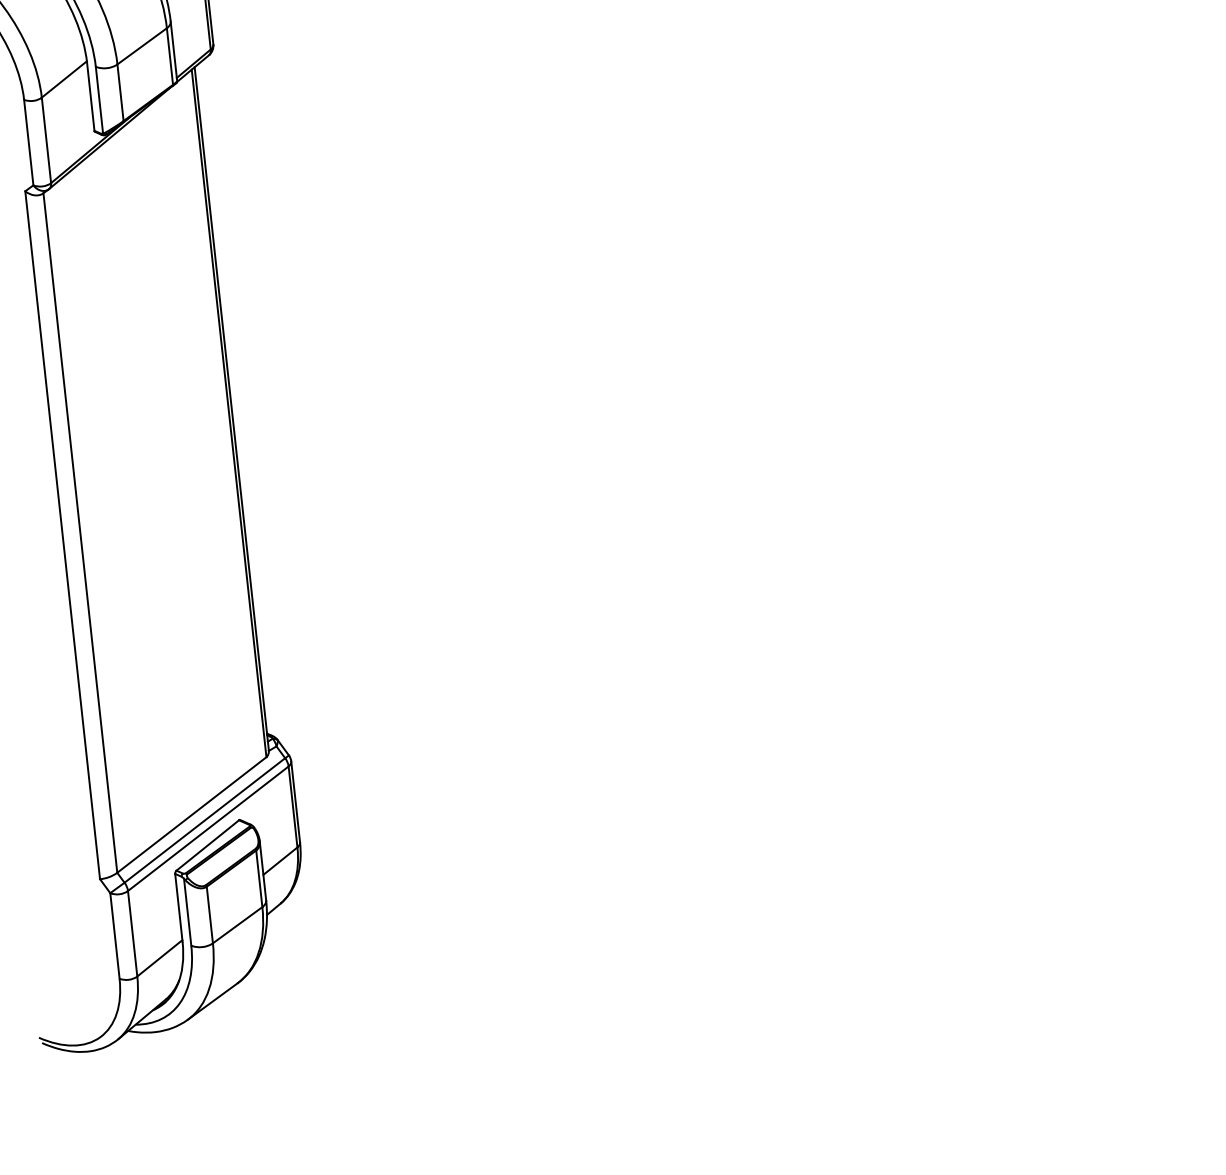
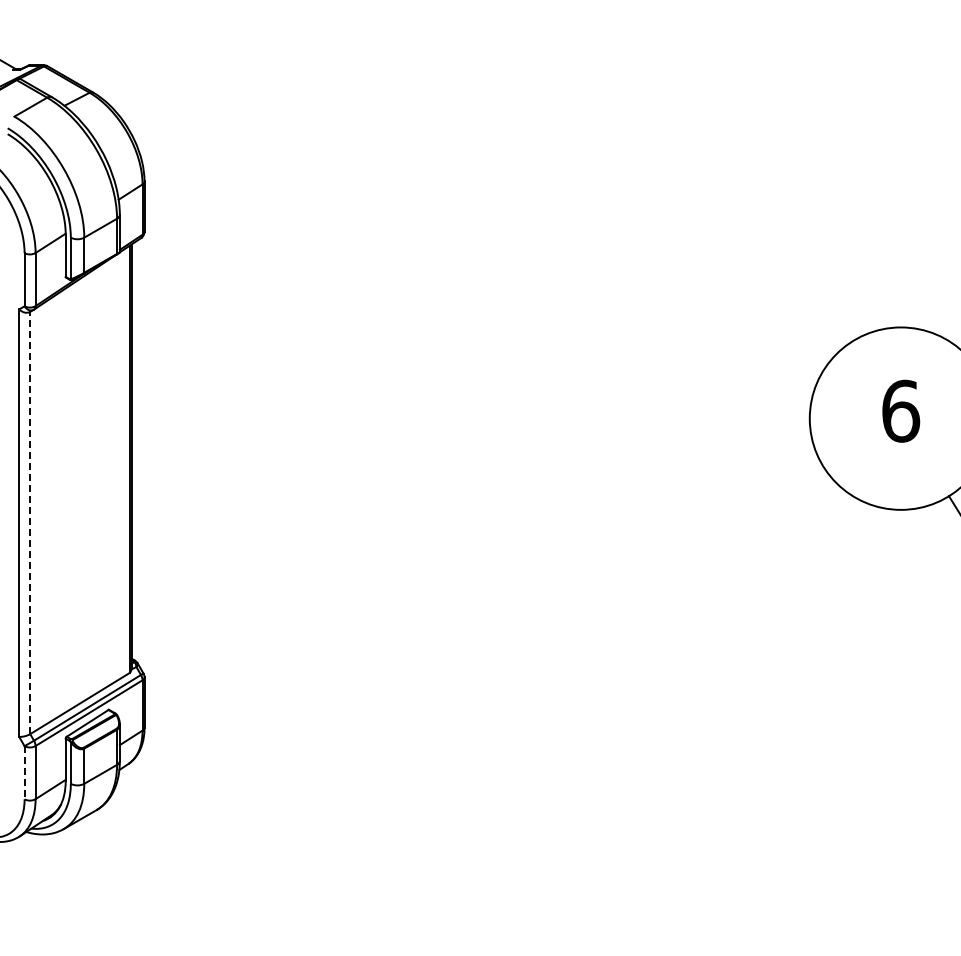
line: (80, 532) -> (30, 522), solid -> dashed
line: (114, 935) -> (24, 772), solid -> dashed

